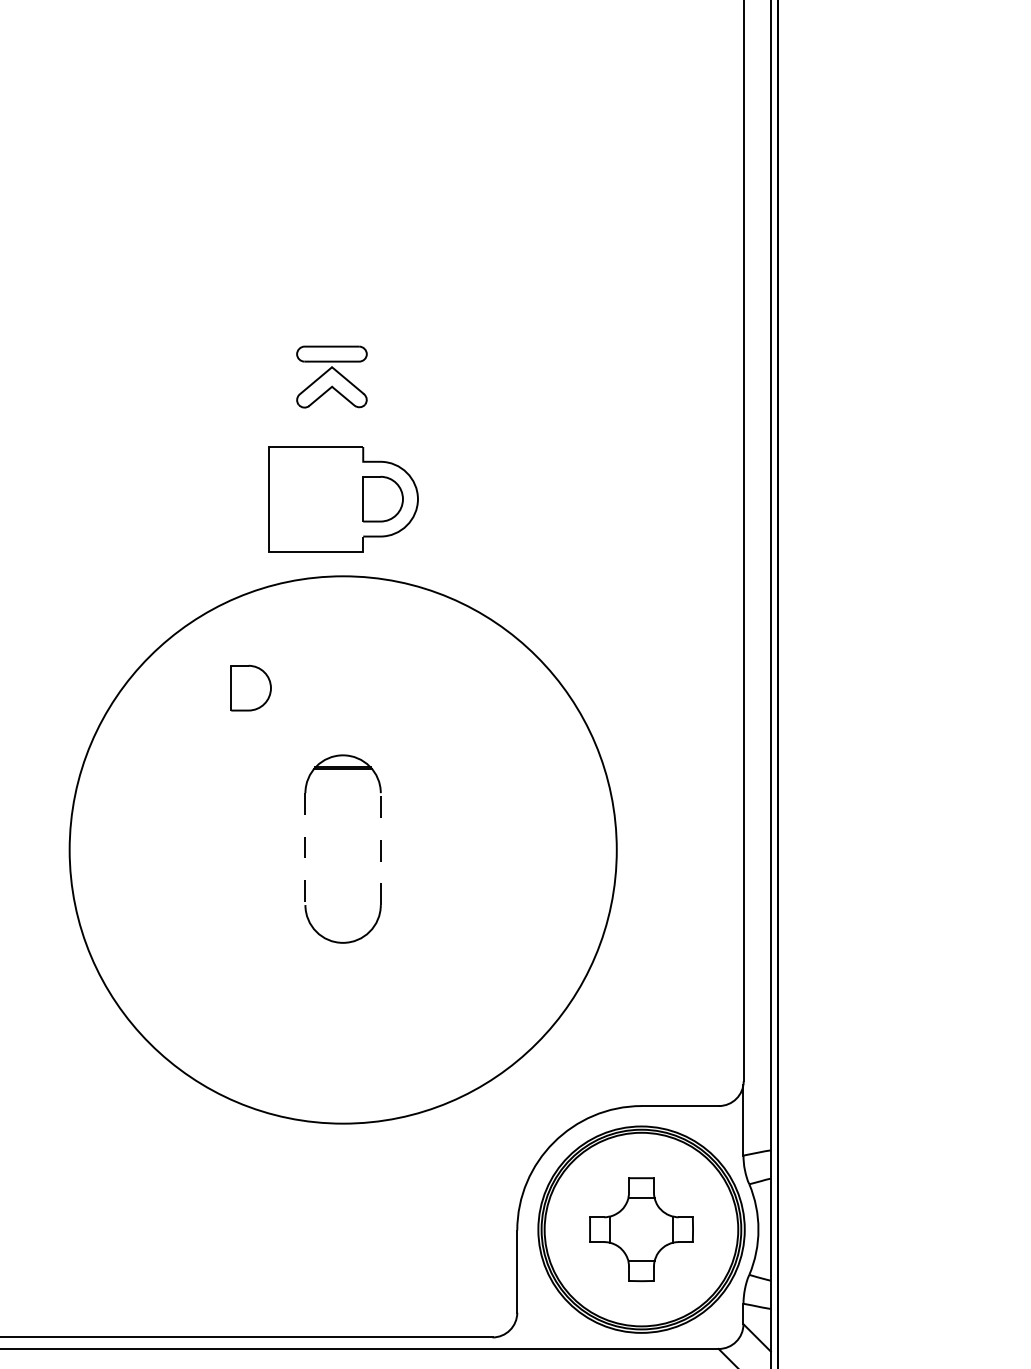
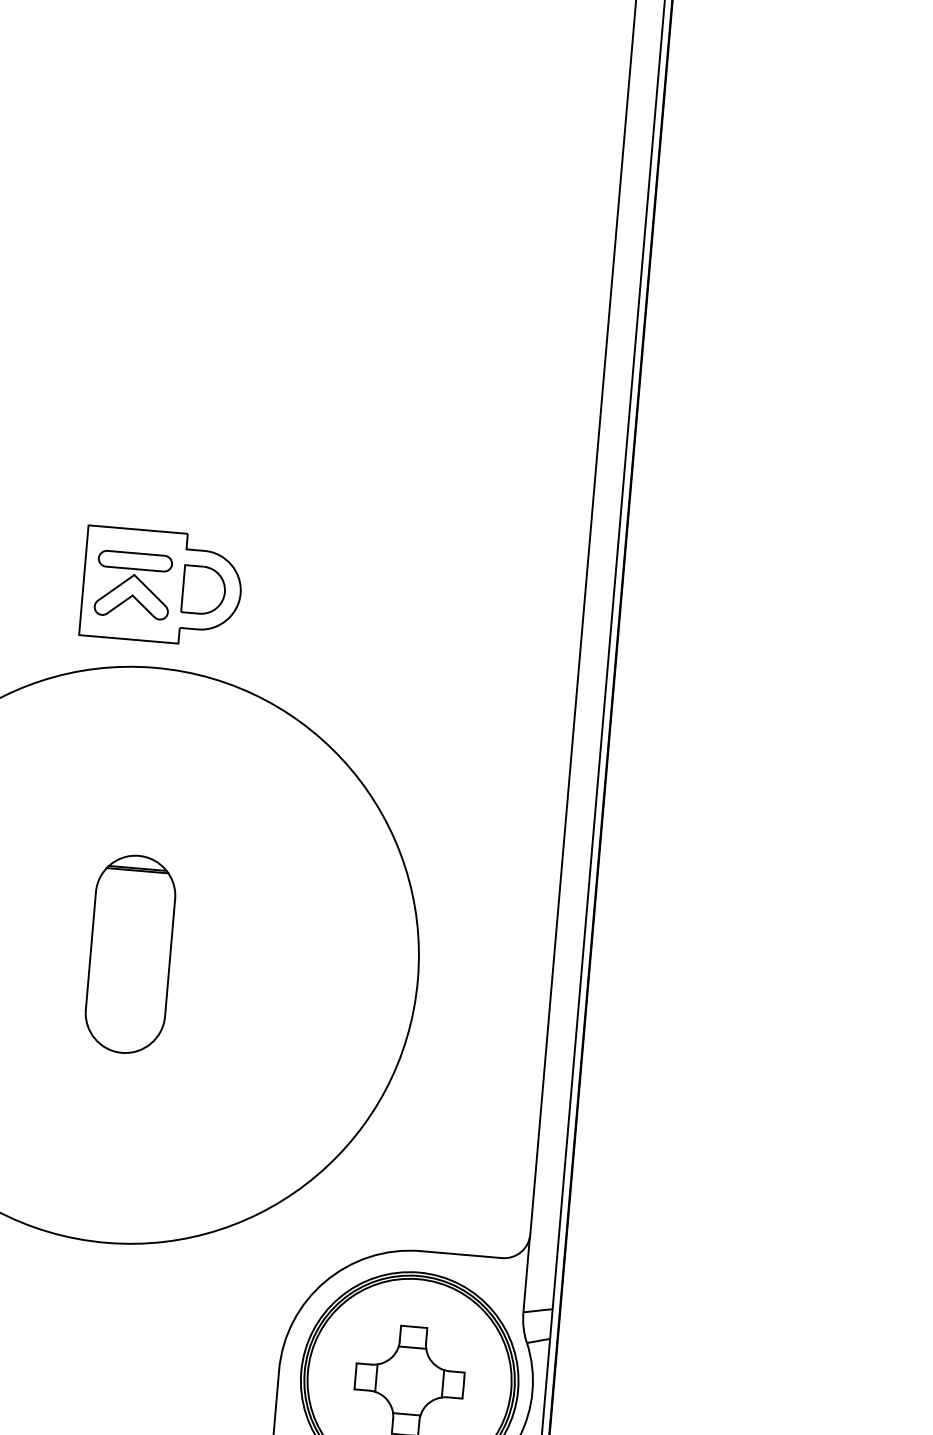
part: (331, 376) -> (132, 584), moved
part: (250, 687) -> (47, 776), removed
line: (305, 849) -> (90, 951), dashed -> solid
line: (380, 849) -> (169, 958), dashed -> solid

